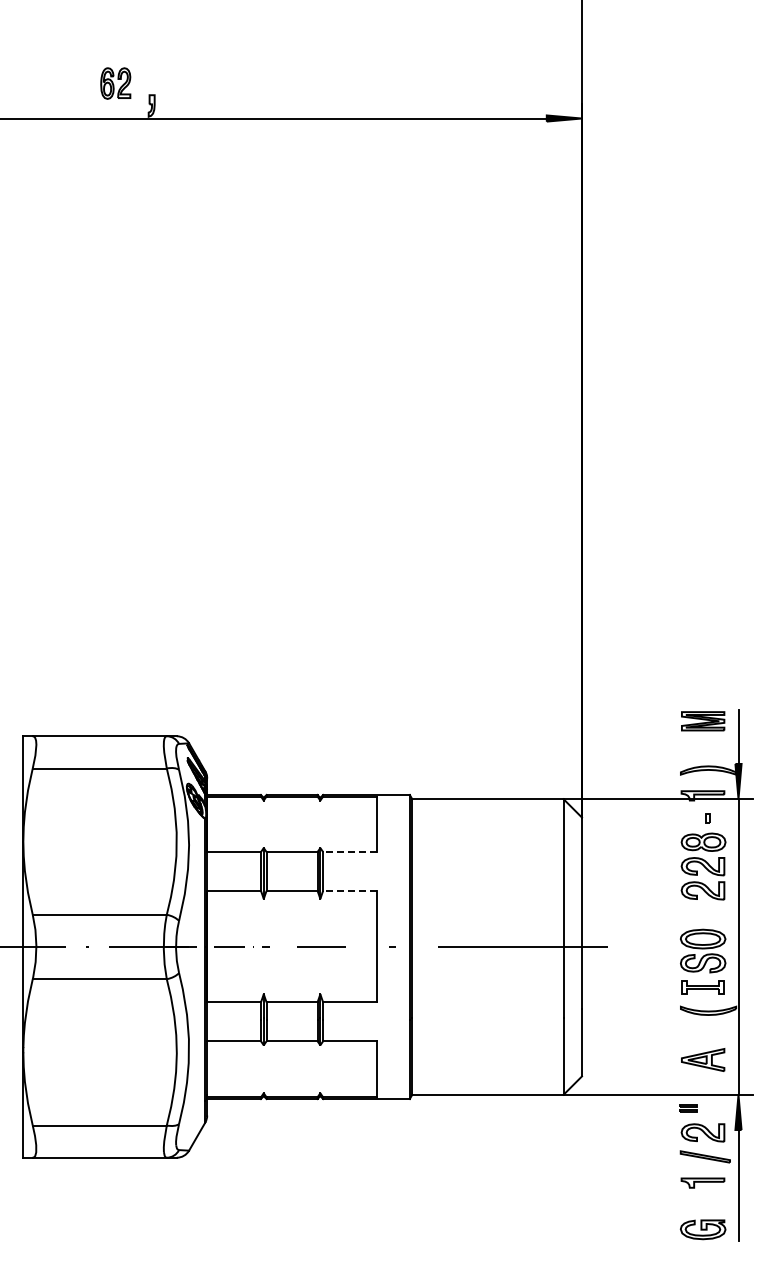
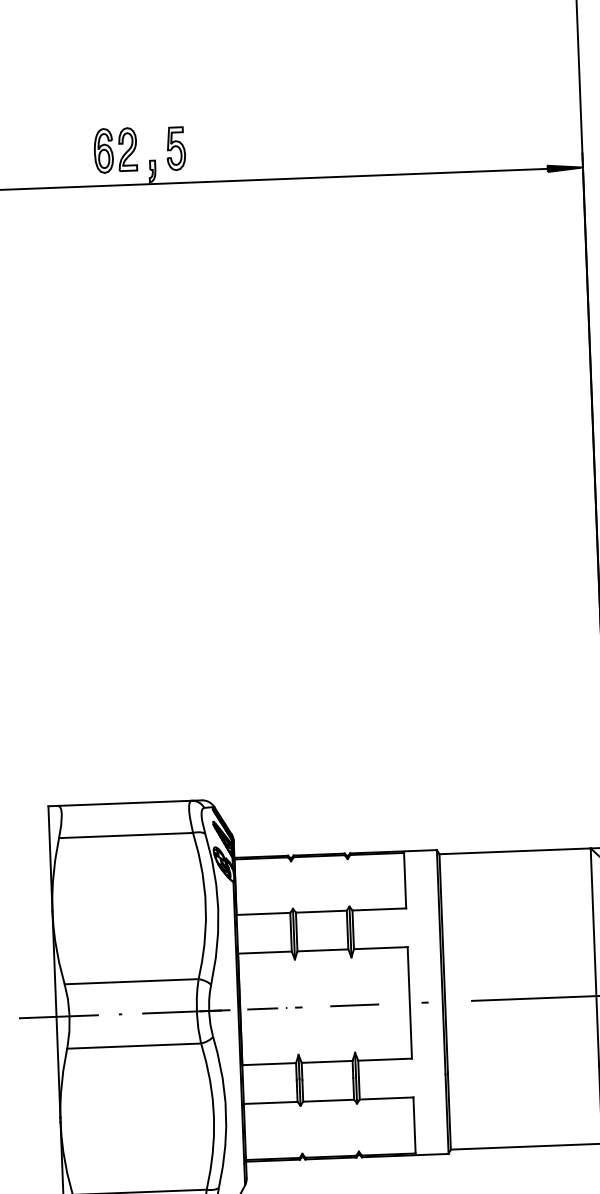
part: (115, 83) -> (115, 150), size x1.43
part: (175, 84) -> (175, 149), added
line: (350, 852) -> (379, 909), dashed -> solid
line: (350, 890) -> (381, 947), dashed -> solid

